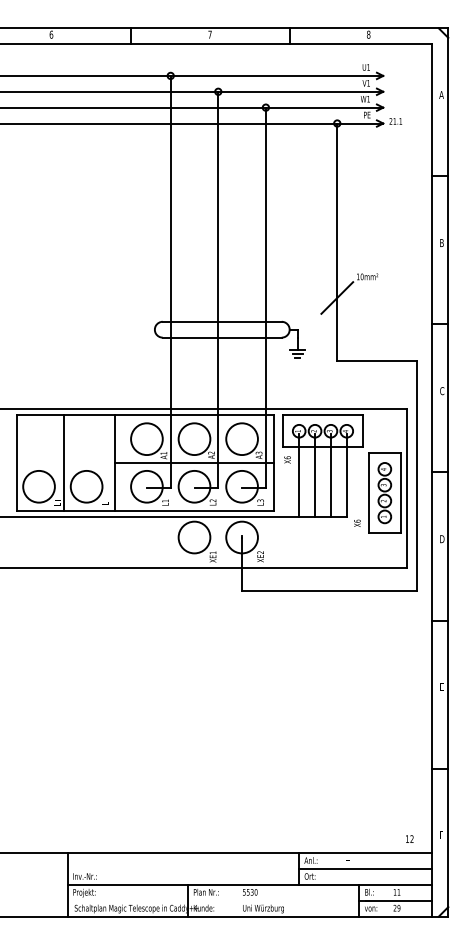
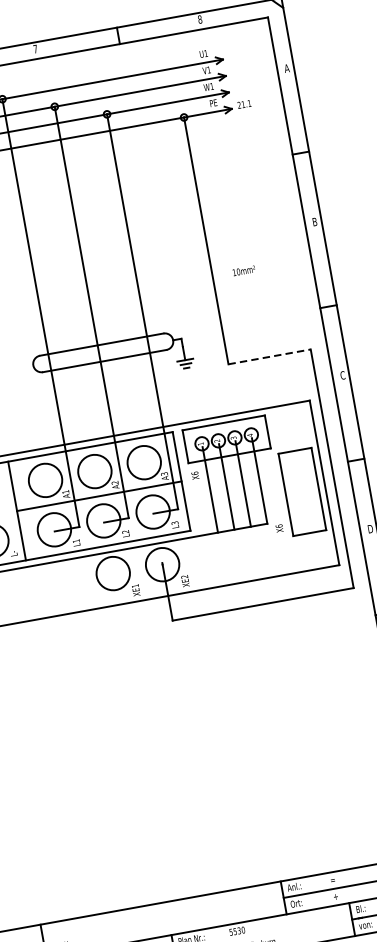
line: (337, 297) -> (216, 297), removed
line: (376, 361) -> (269, 357), solid -> dashed
part: (384, 493) -> (302, 492), removed

